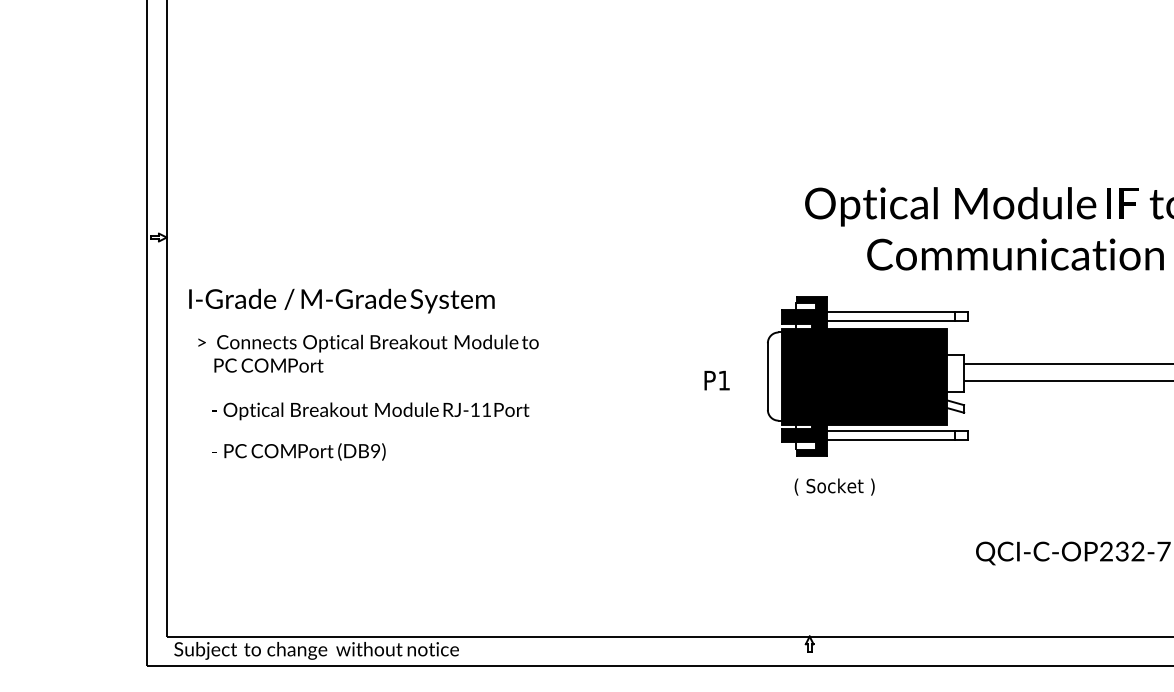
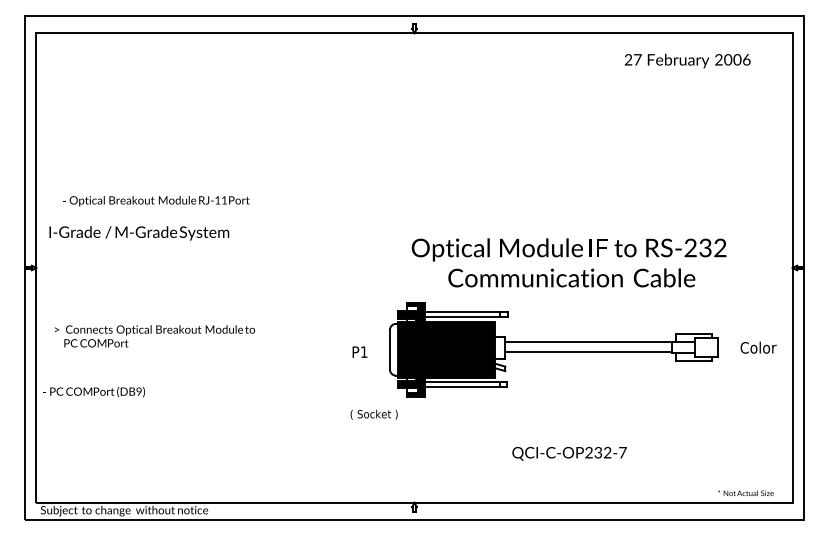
text: (342, 301) -> (139, 233), moved
text: (371, 411) -> (156, 201), moved
text: (298, 452) -> (93, 392), moved
text: (833, 486) -> (373, 414), moved

